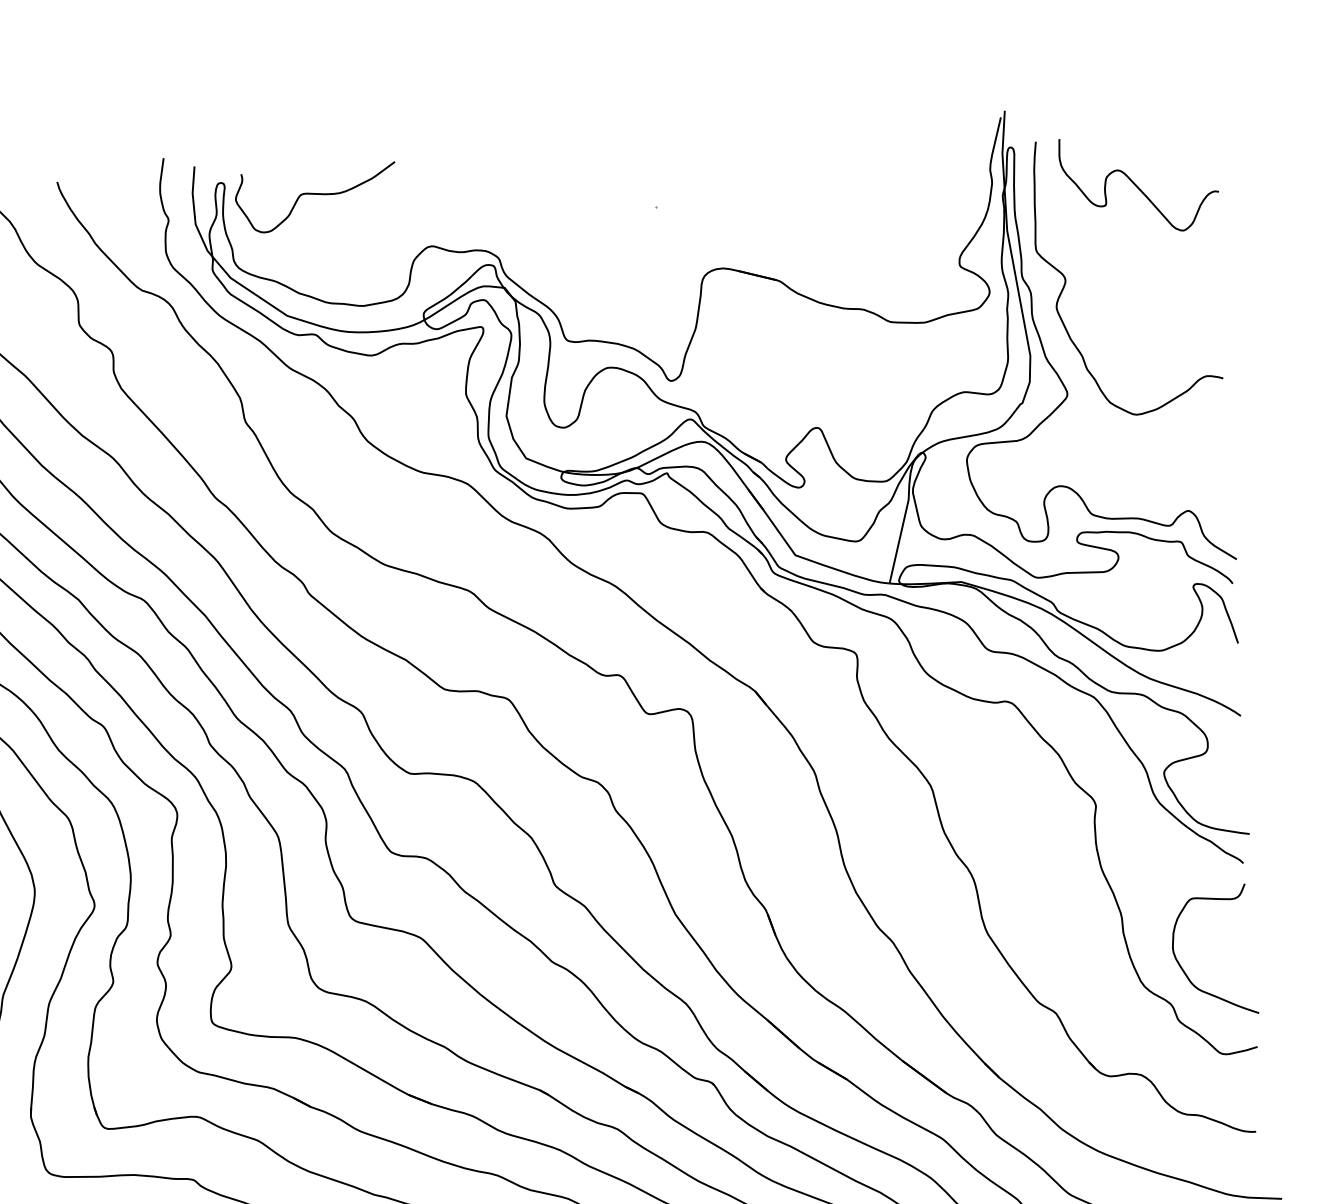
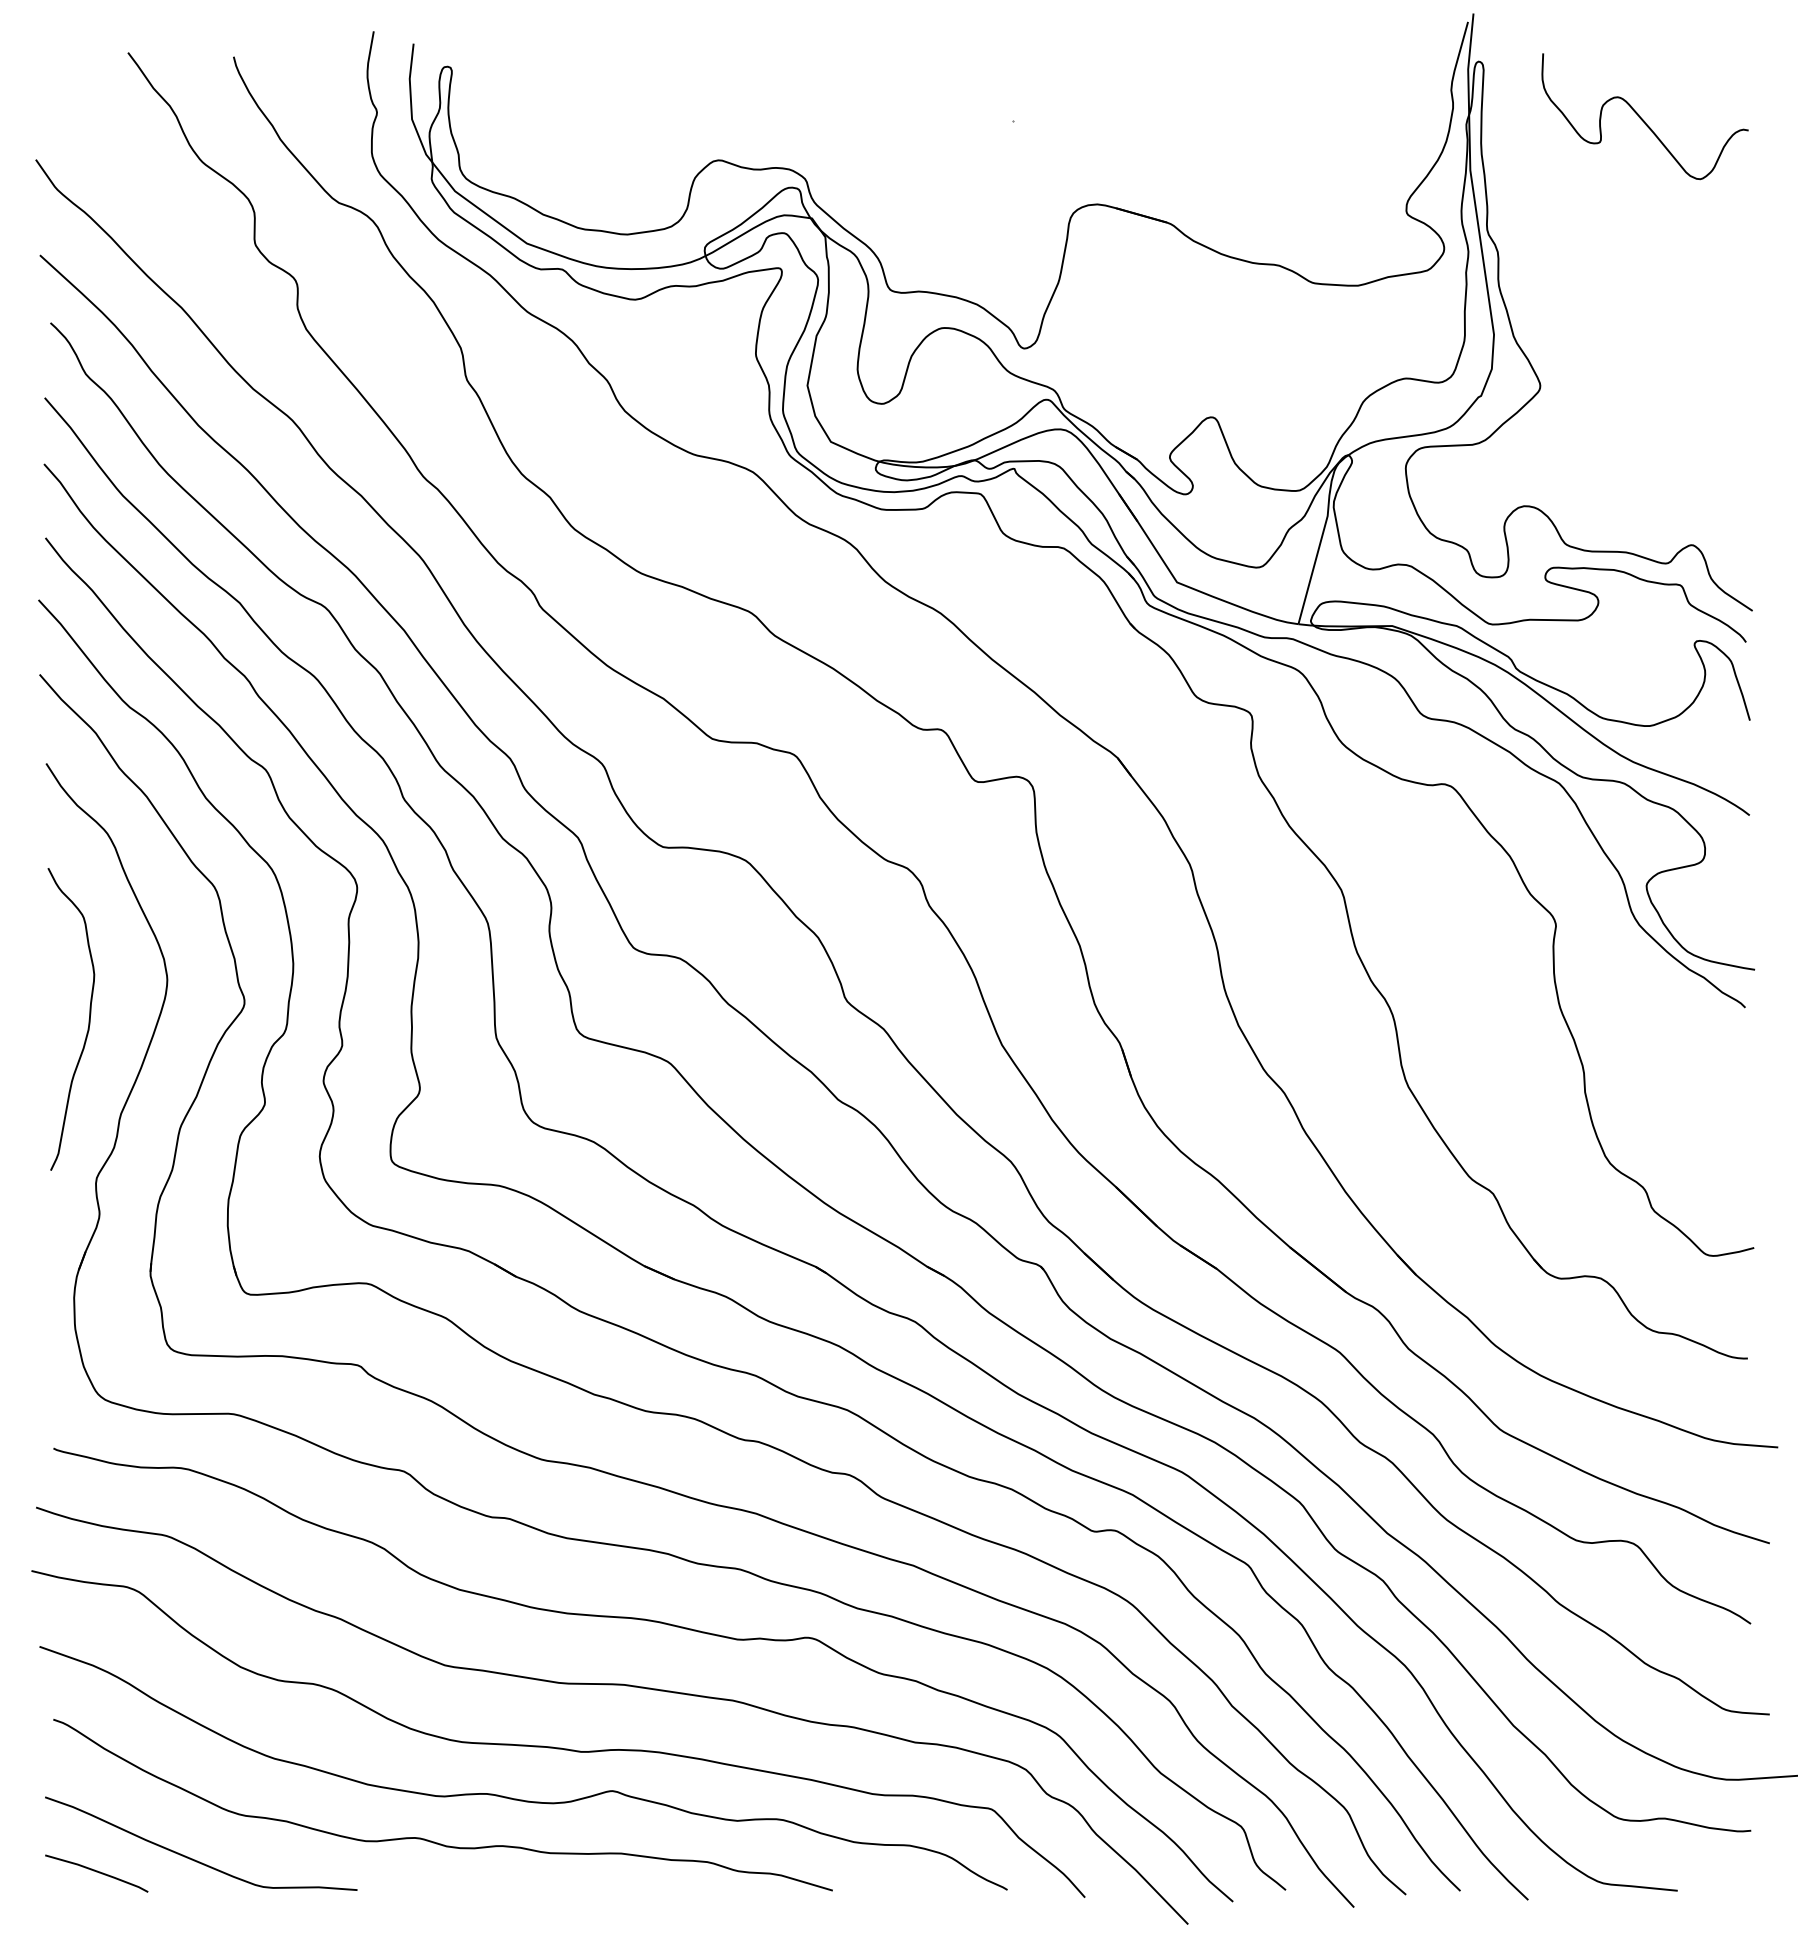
curve: (315, 194) -> (570, 86), removed
curve: (1066, 279) -> (1544, 236), removed
curve: (1184, 970) -> (1662, 1144), removed

